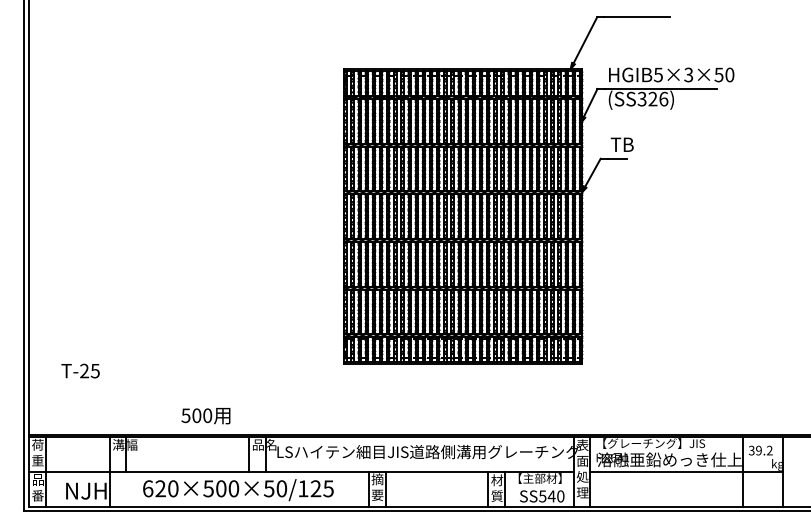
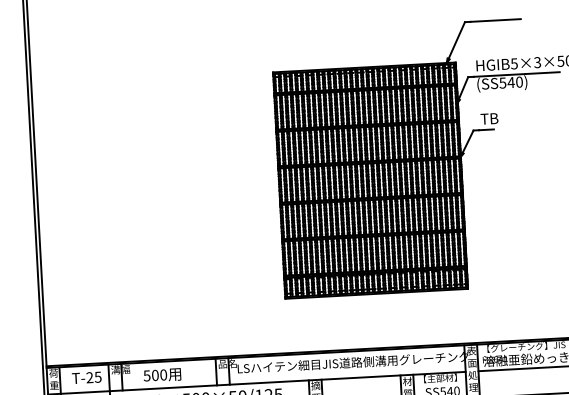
text: (653, 98) -> (511, 82), (SS326) -> (SS540)
text: (80, 370) -> (86, 377), moved
text: (205, 416) -> (162, 375), moved

